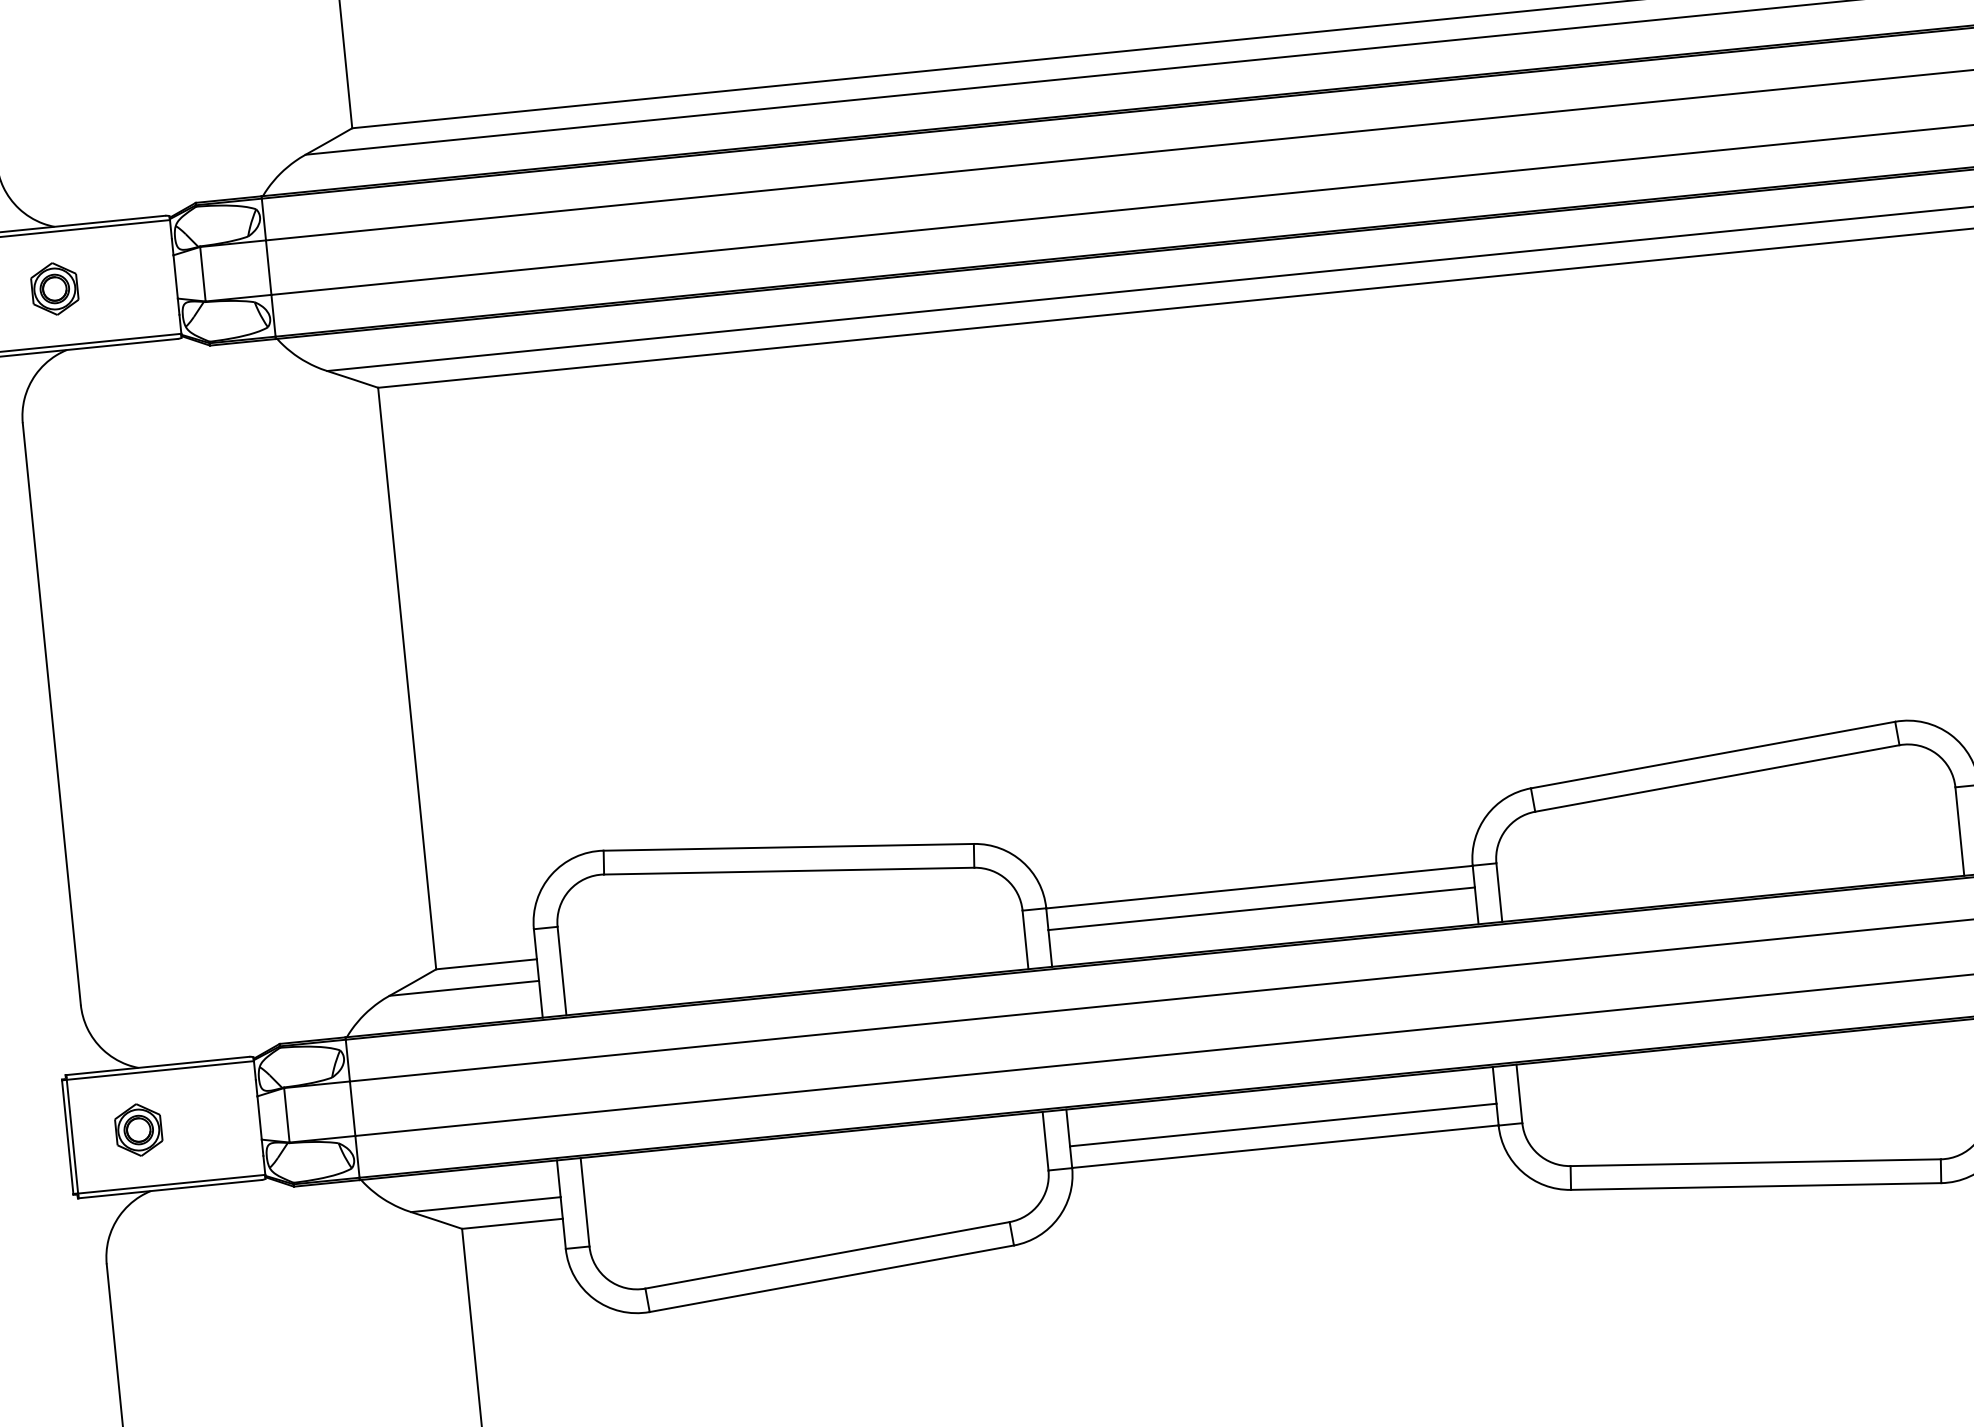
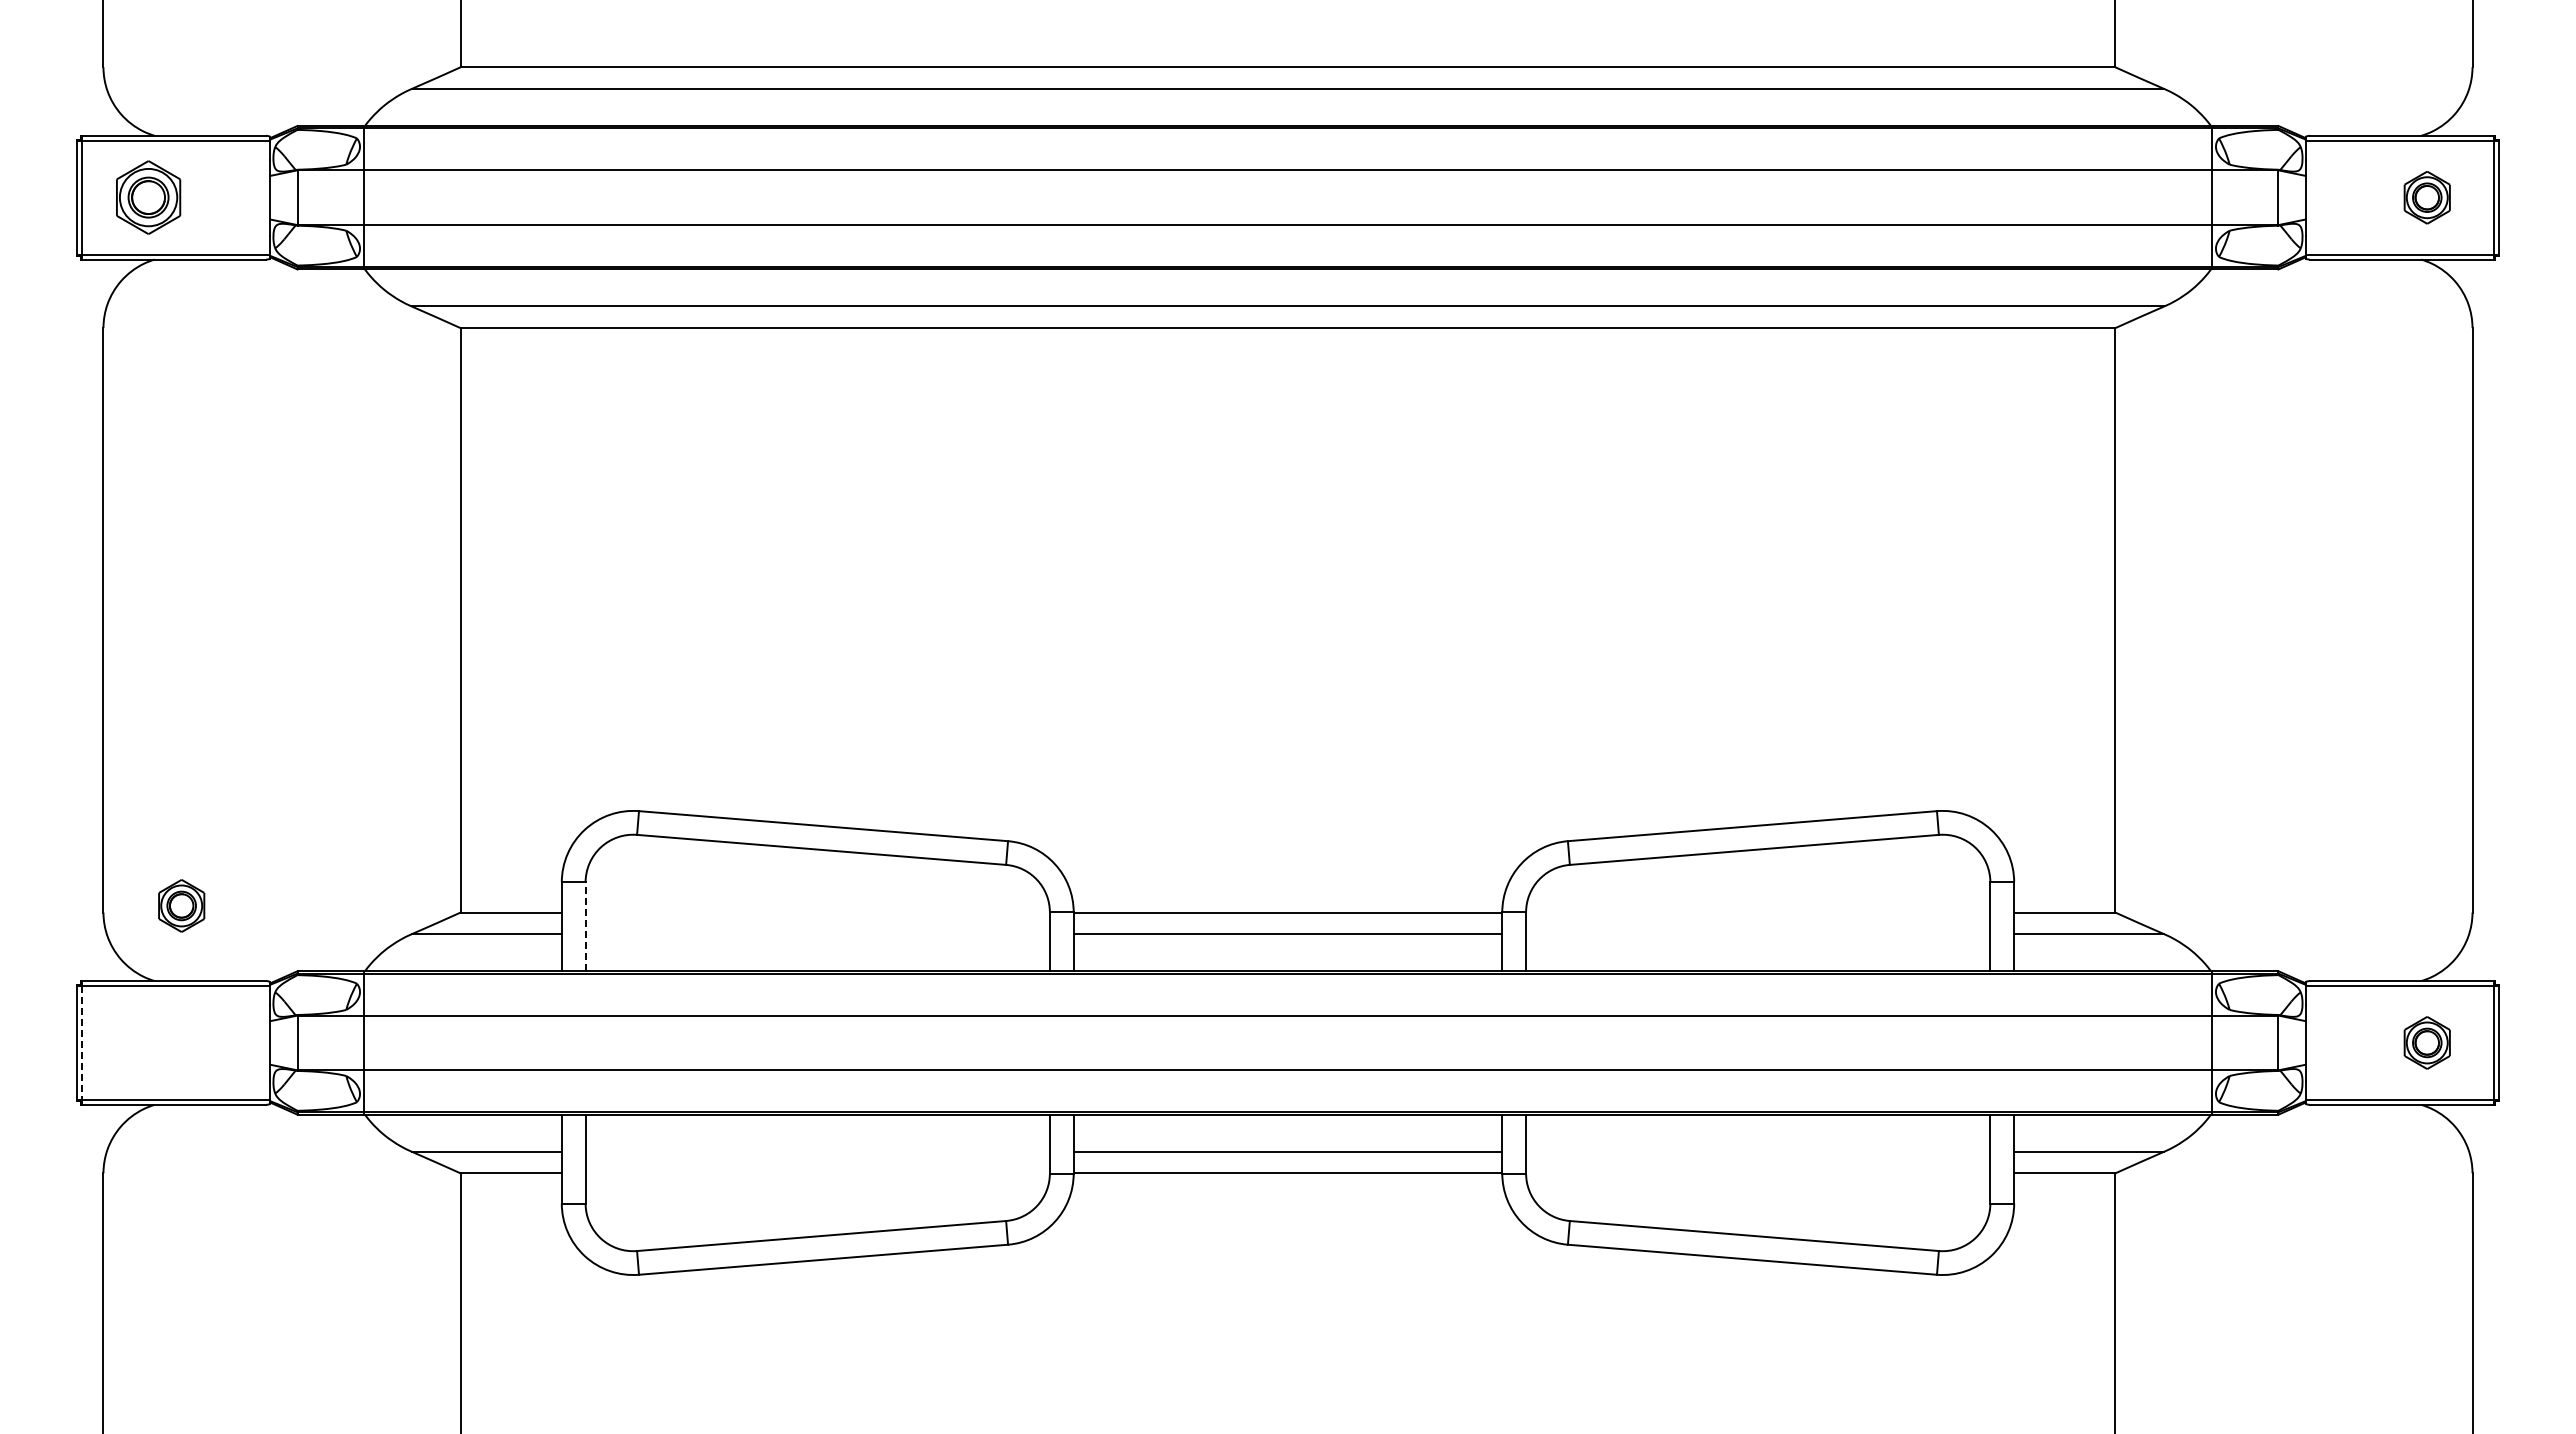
part: (54, 288) -> (148, 197), size x1.4
line: (561, 970) -> (585, 926), solid -> dashed
part: (138, 1129) -> (181, 905), moved
line: (72, 1137) -> (82, 1043), solid -> dashed

